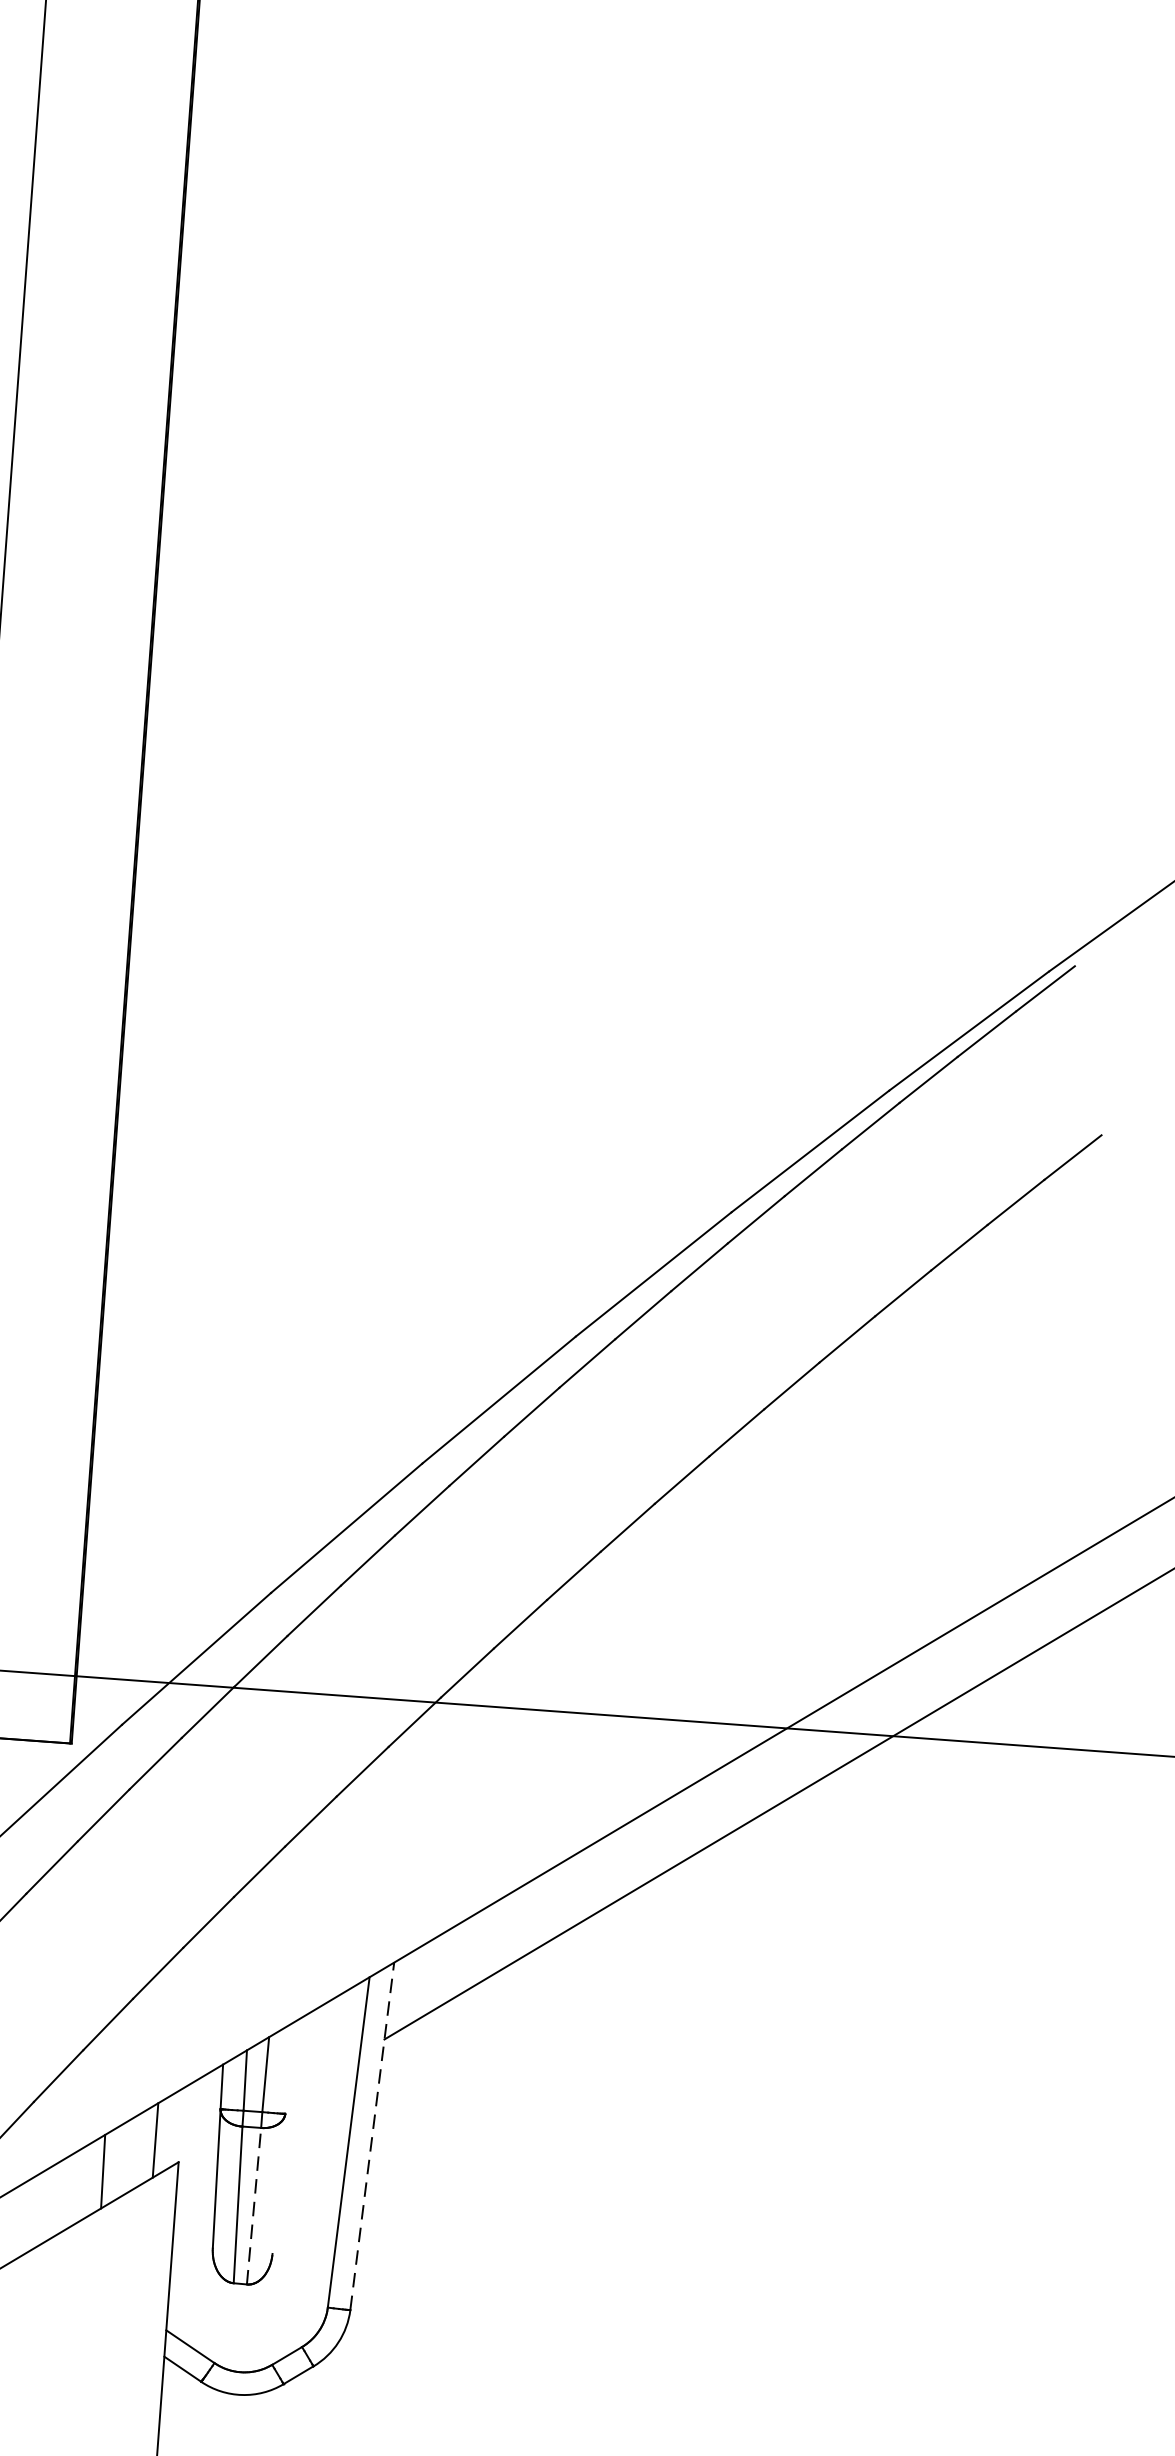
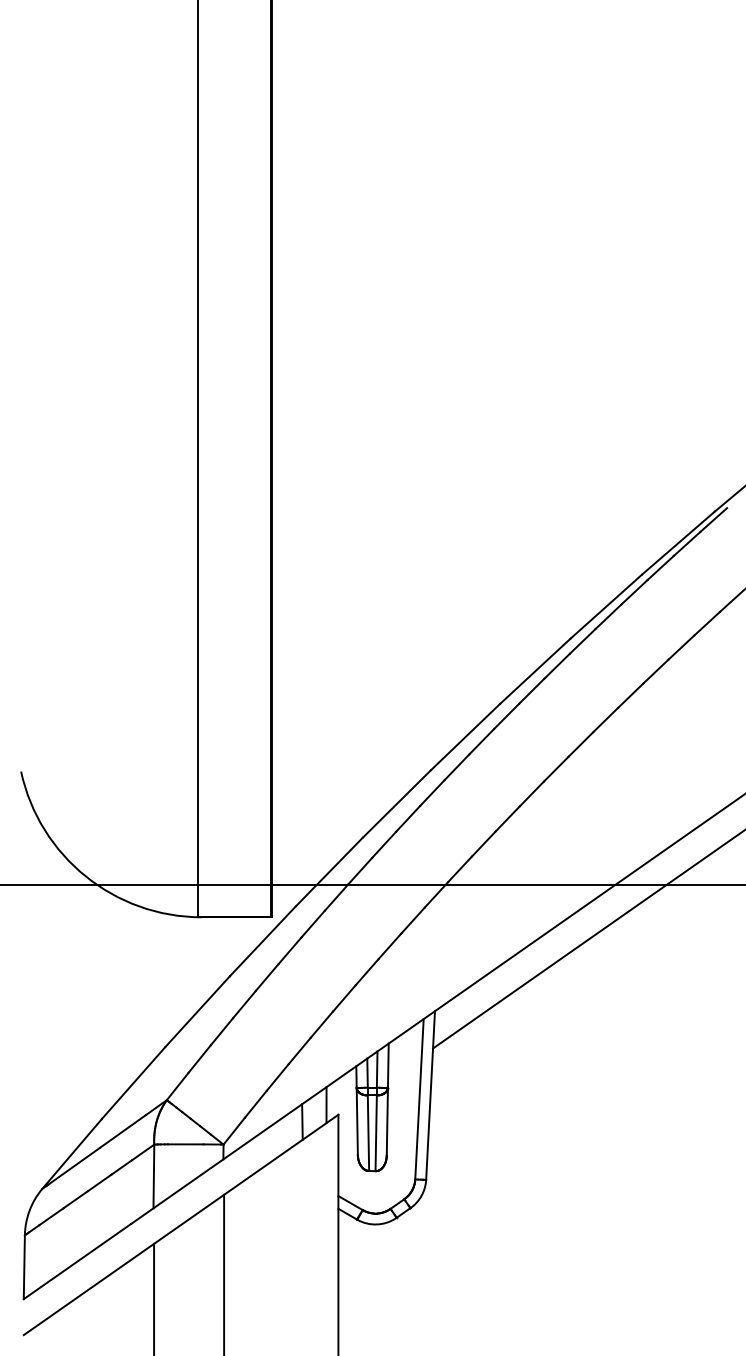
line: (372, 2136) -> (430, 1095), dashed -> solid
line: (282, 2138) -> (387, 1099), added
line: (254, 2206) -> (376, 1133), dashed -> solid

